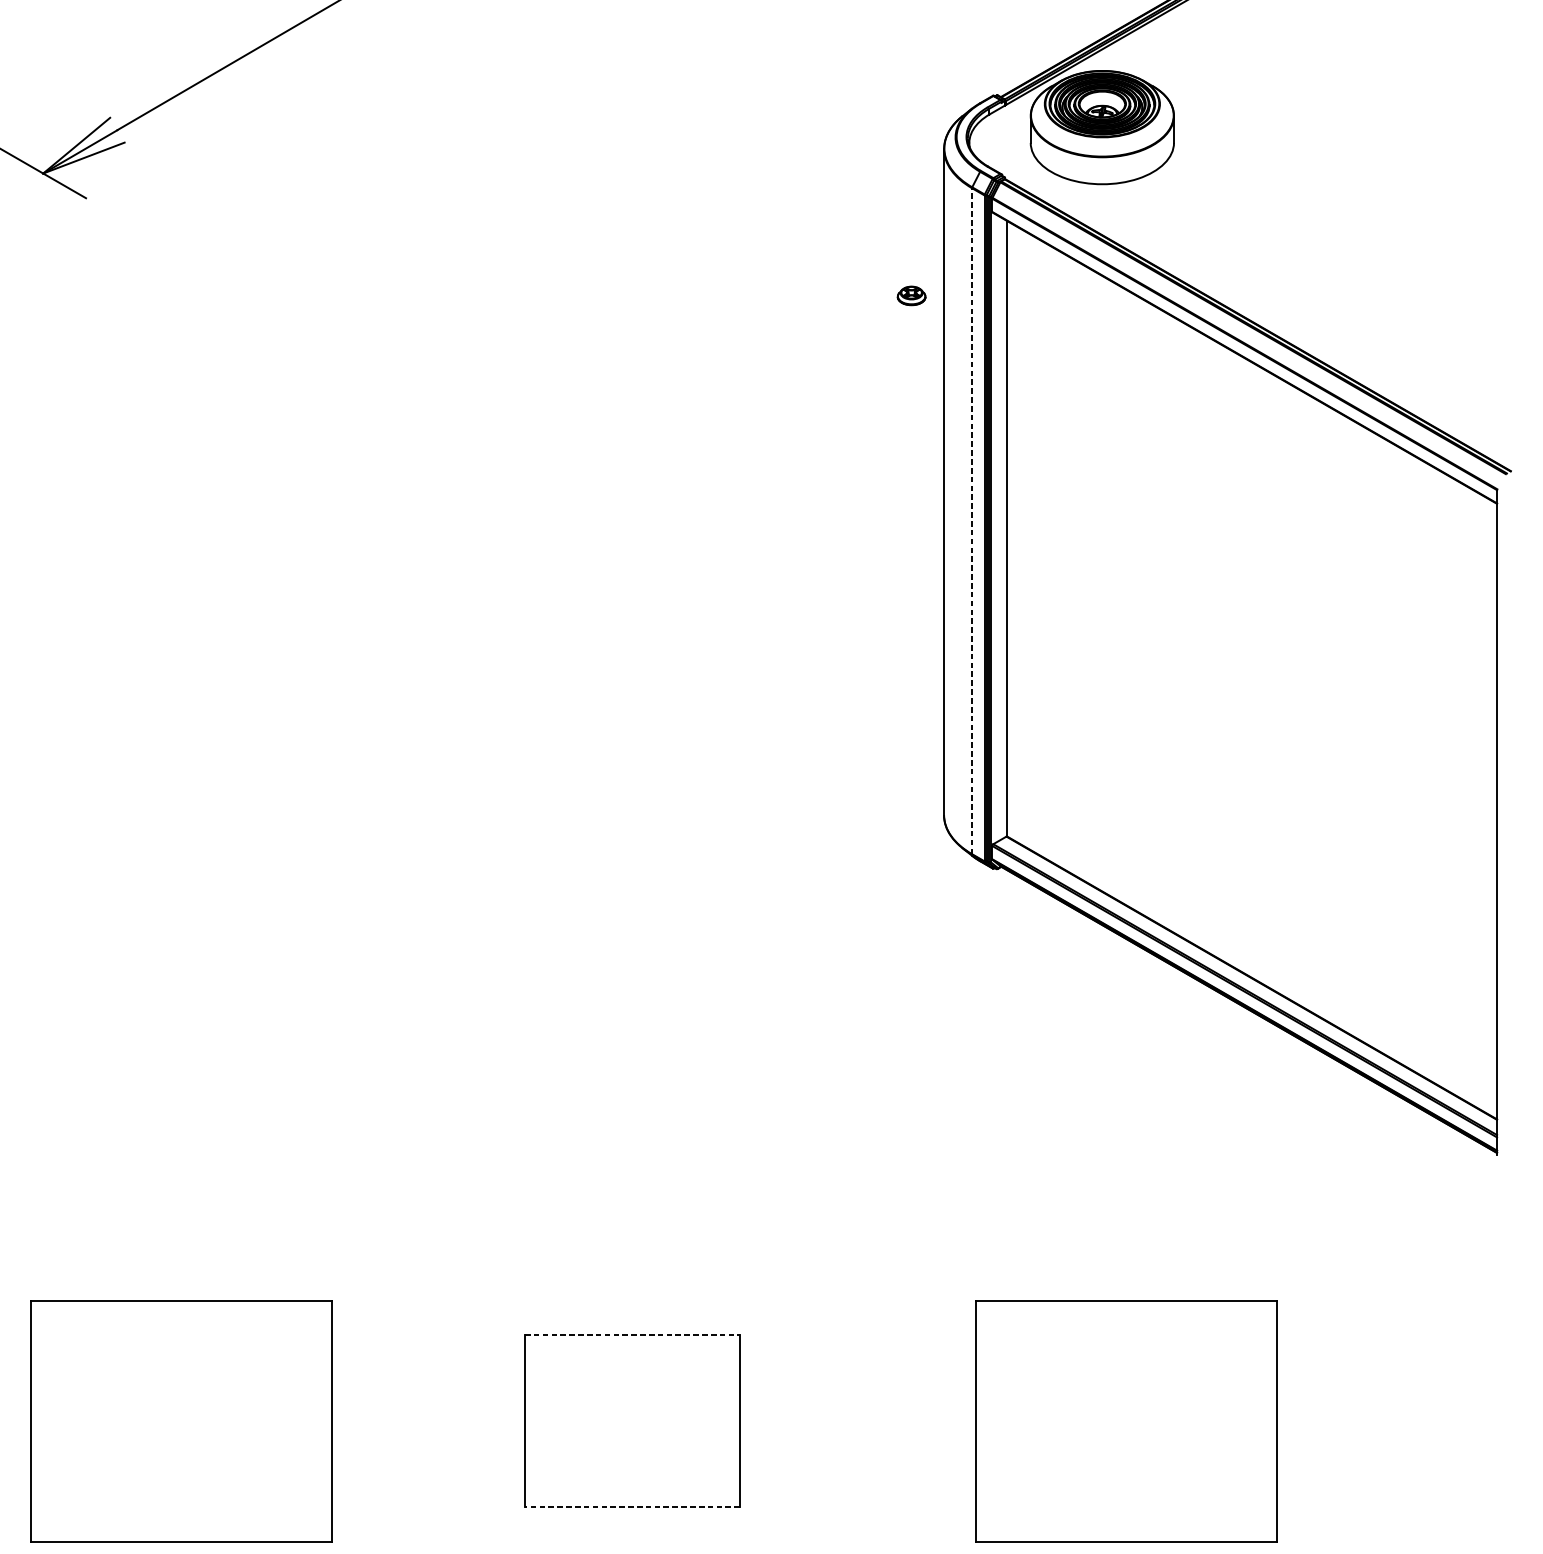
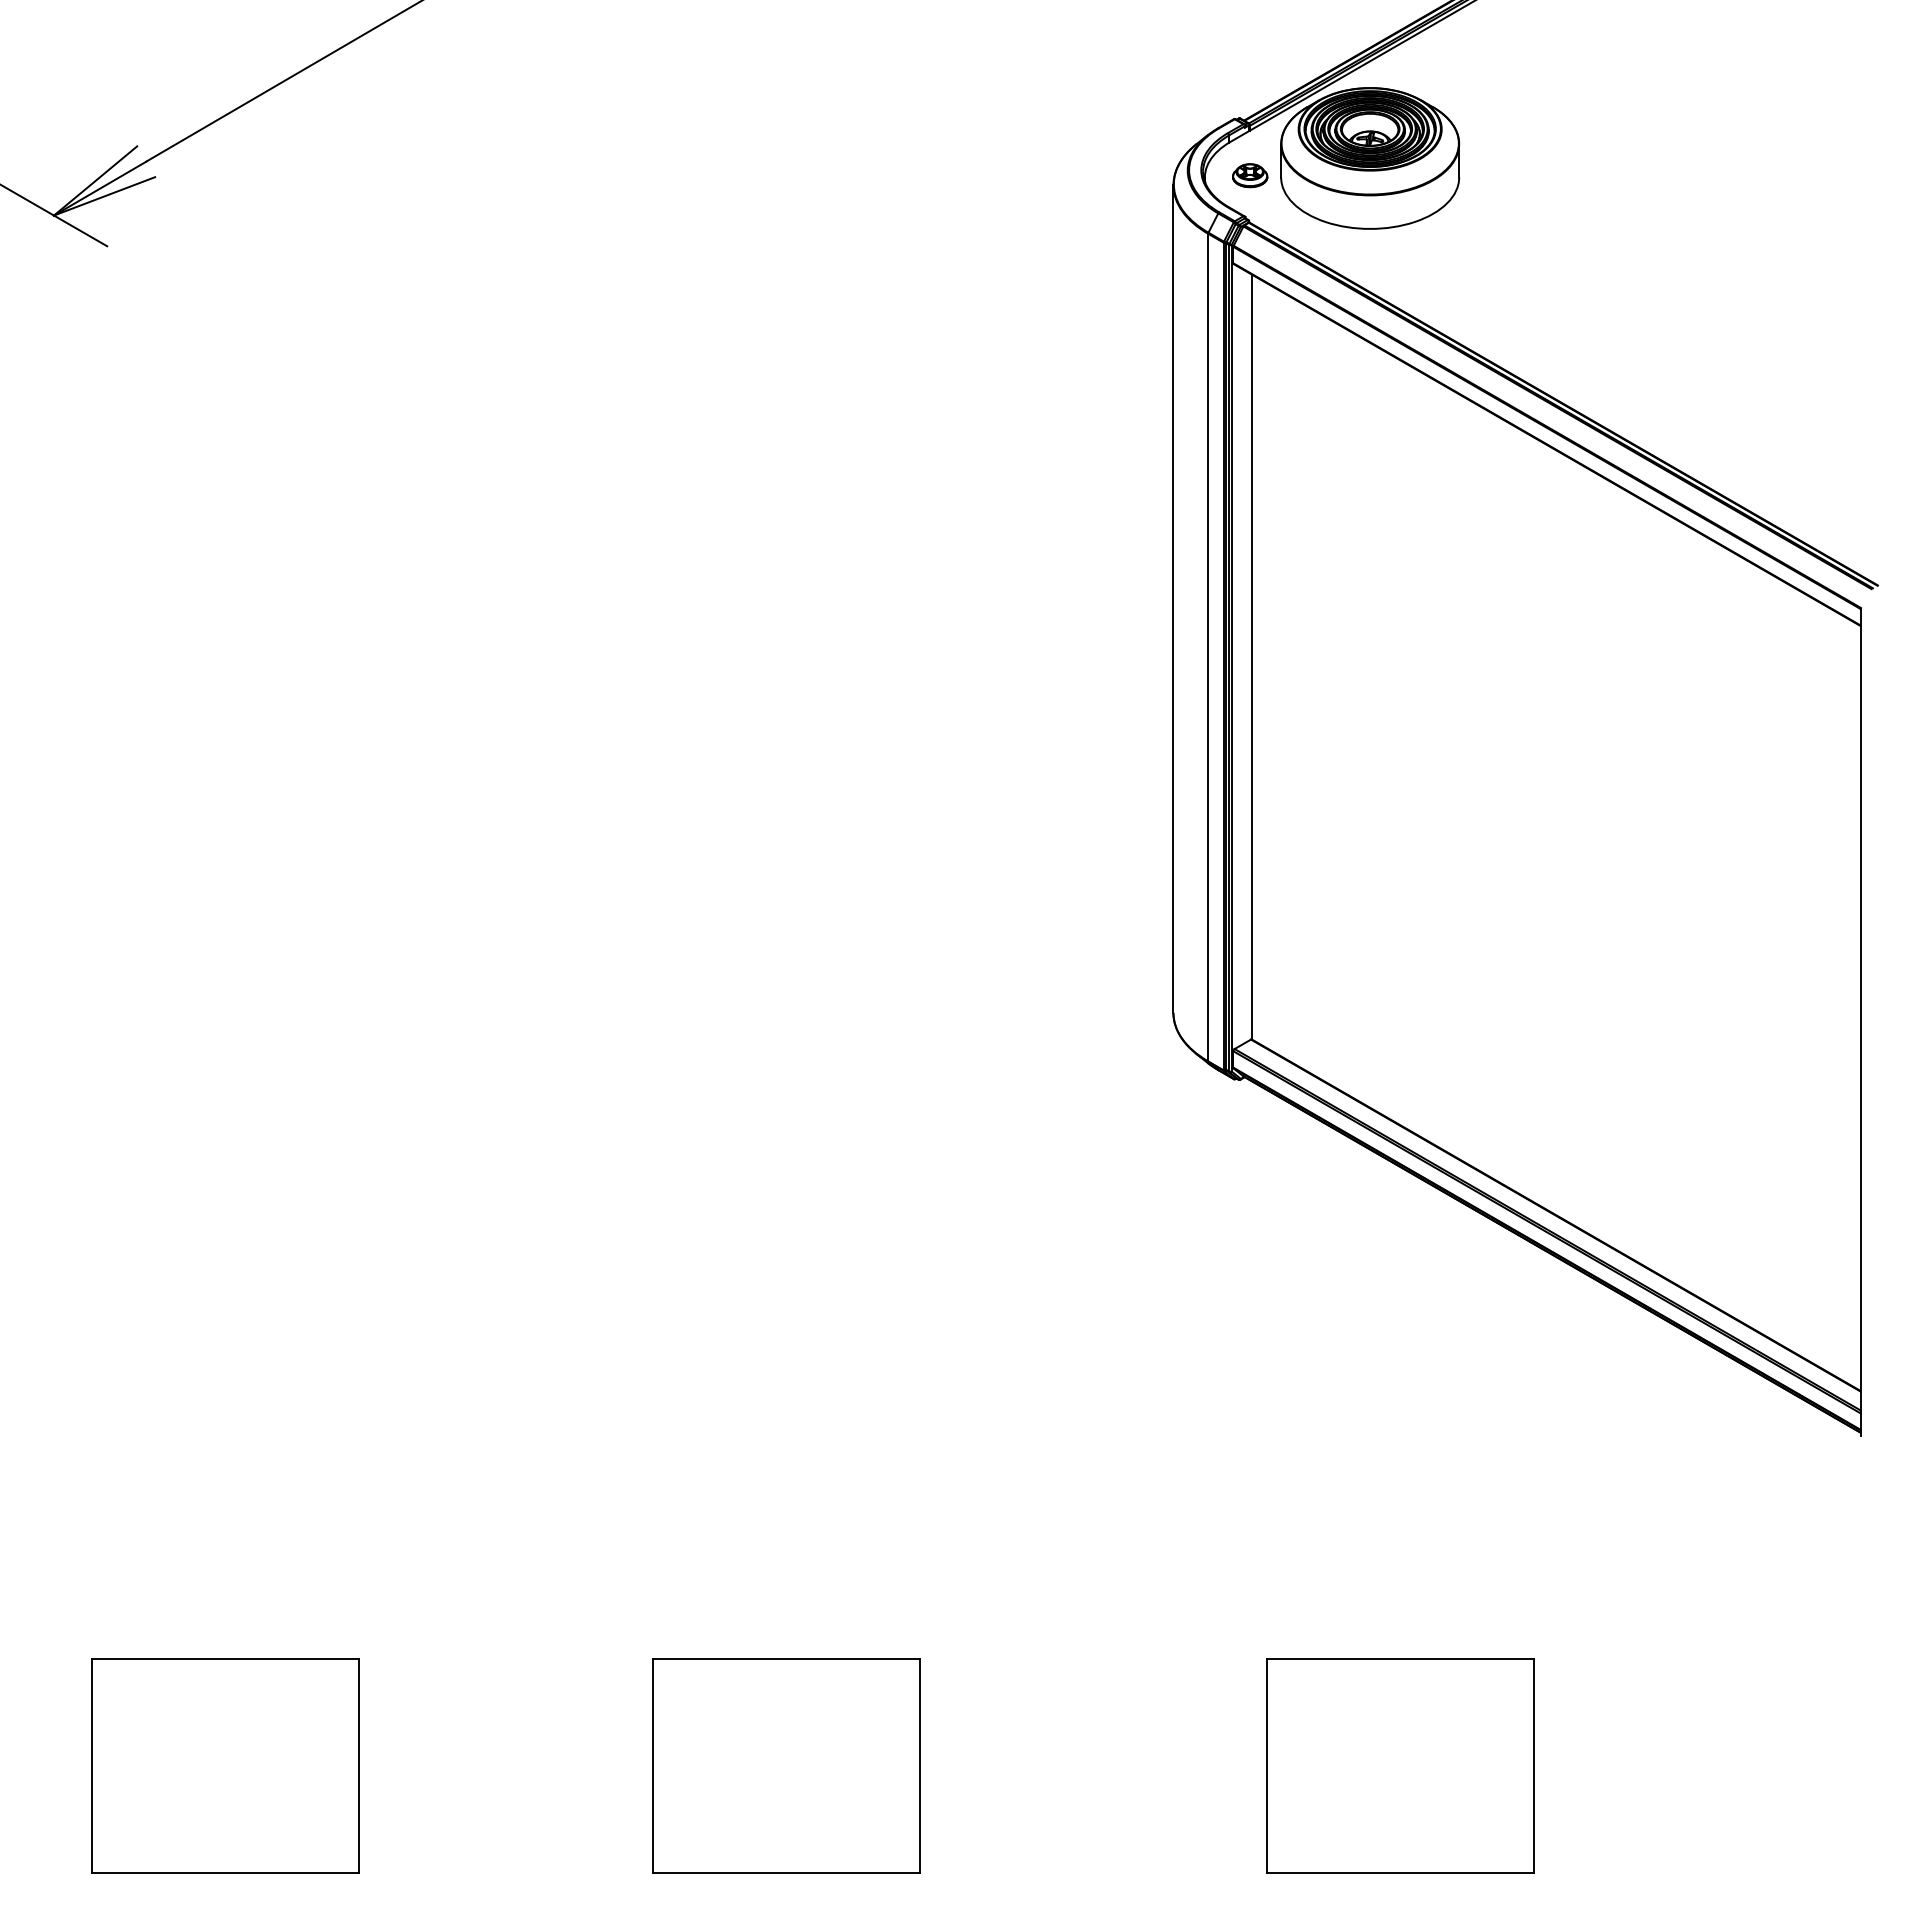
part: (911, 295) -> (1250, 175), moved
line: (972, 521) -> (1208, 647), dashed -> solid
line: (632, 1335) -> (786, 1659), dashed -> solid
part: (181, 1420) -> (225, 1765), size x0.71
part: (1126, 1420) -> (1400, 1765), size x0.71
line: (632, 1507) -> (786, 1873), dashed -> solid

